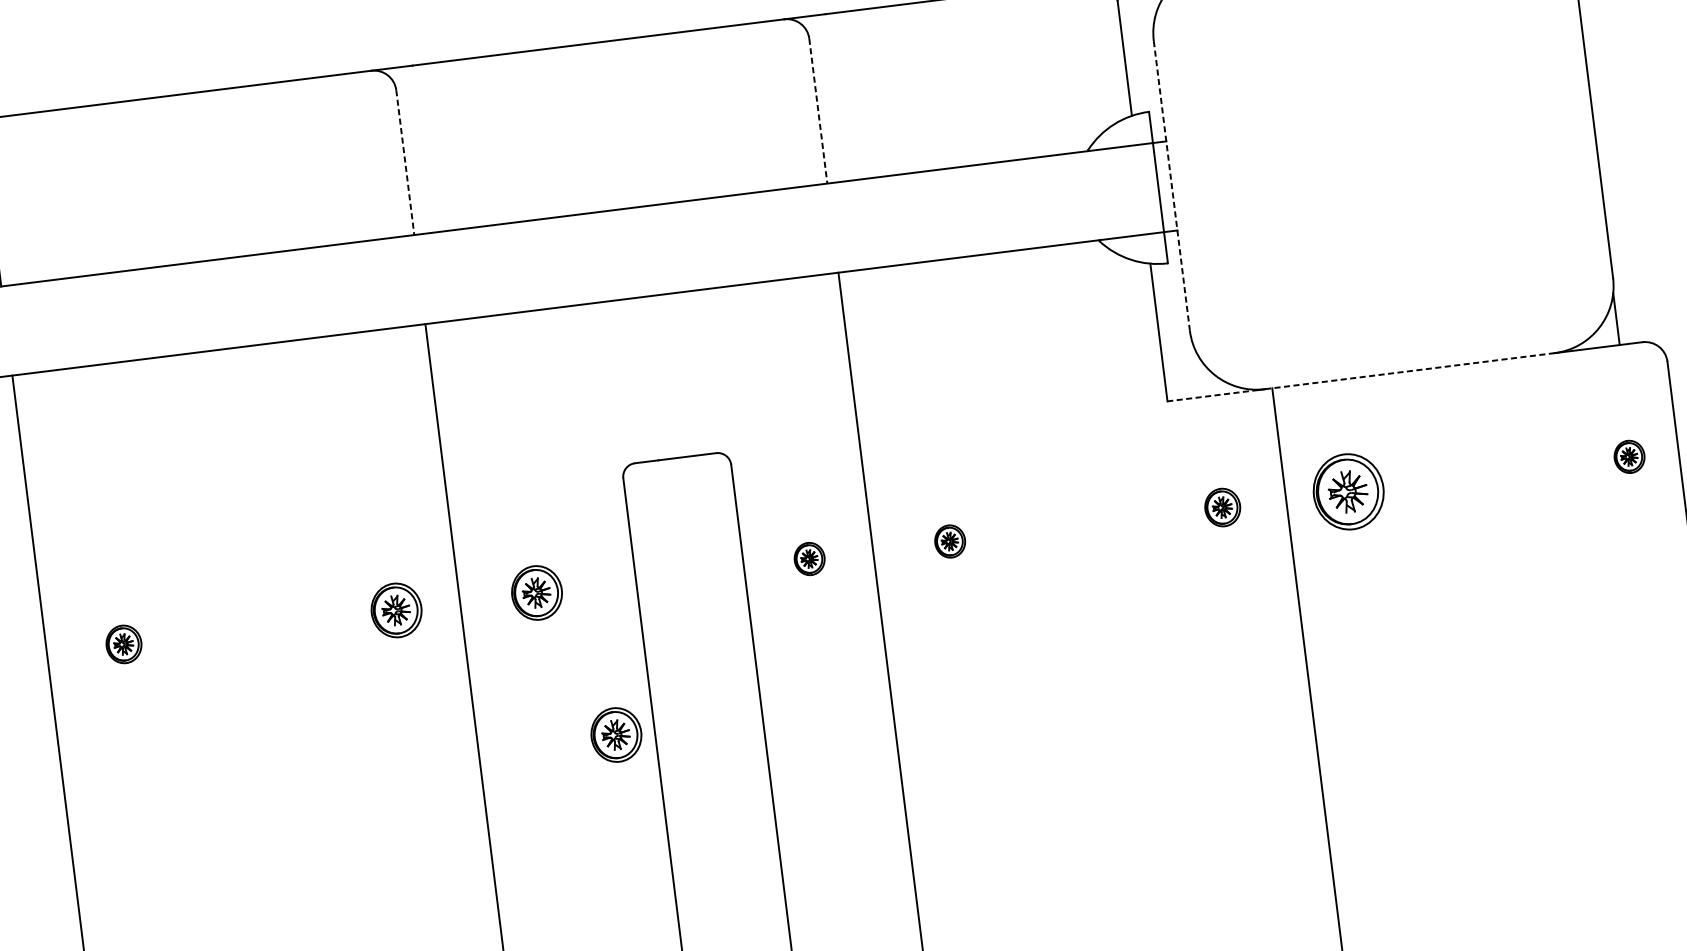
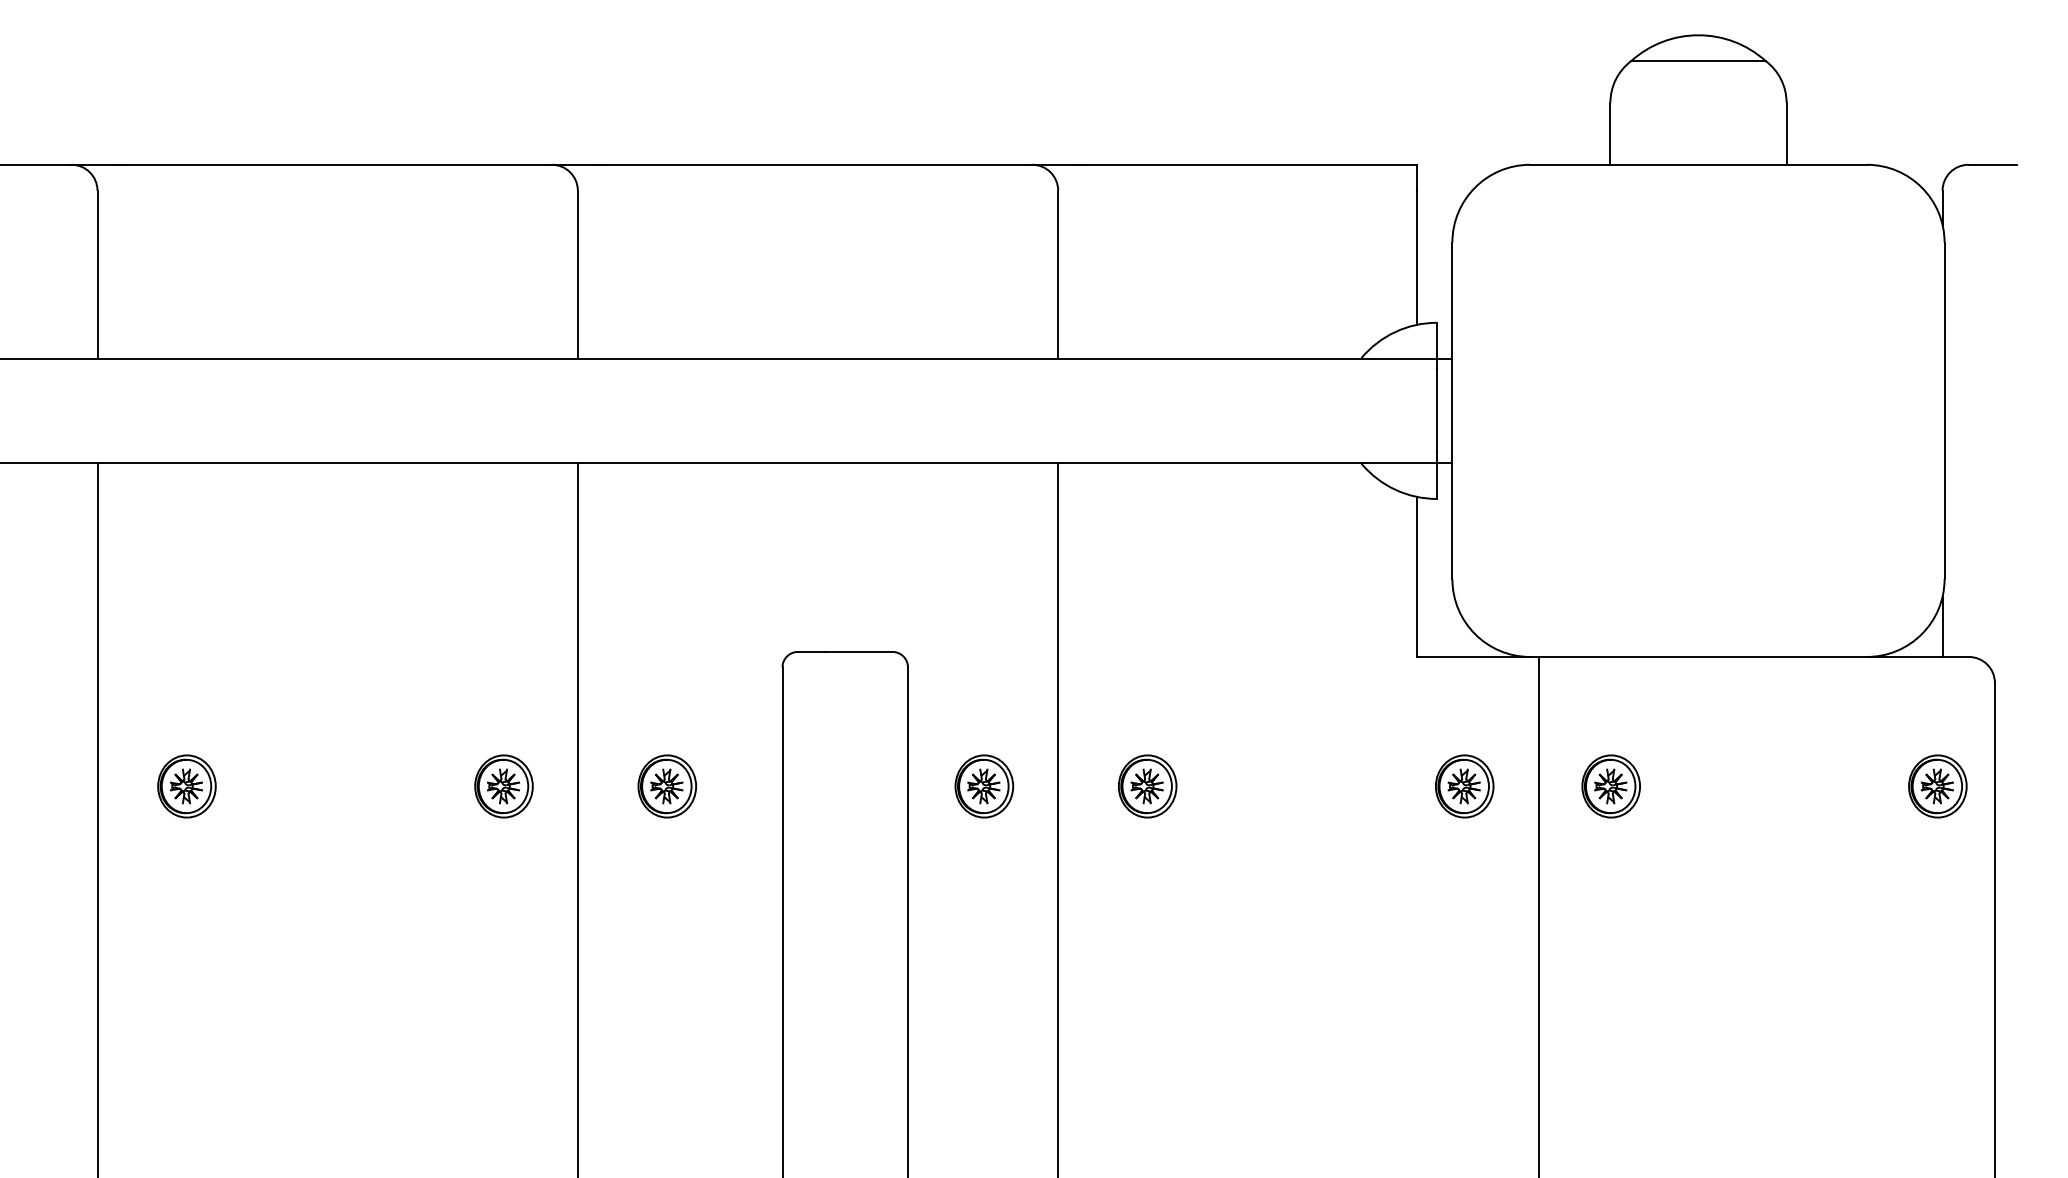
line: (818, 111) -> (1058, 275), dashed -> solid
line: (405, 163) -> (577, 275), dashed -> solid
line: (1172, 186) -> (1452, 411), dashed -> solid
line: (1409, 370) -> (1698, 656), dashed -> solid
line: (1212, 395) -> (1469, 656), dashed -> solid
part: (1629, 456) -> (1937, 786), size x1.67
part: (1348, 491) -> (1610, 786), size x0.71
part: (1222, 507) -> (1464, 786), size x1.43
part: (949, 541) -> (1147, 786), size x1.67
part: (809, 559) -> (984, 786), size x1.67
part: (123, 644) -> (186, 786), size x1.43
part: (616, 735) -> (737, 960), removed

